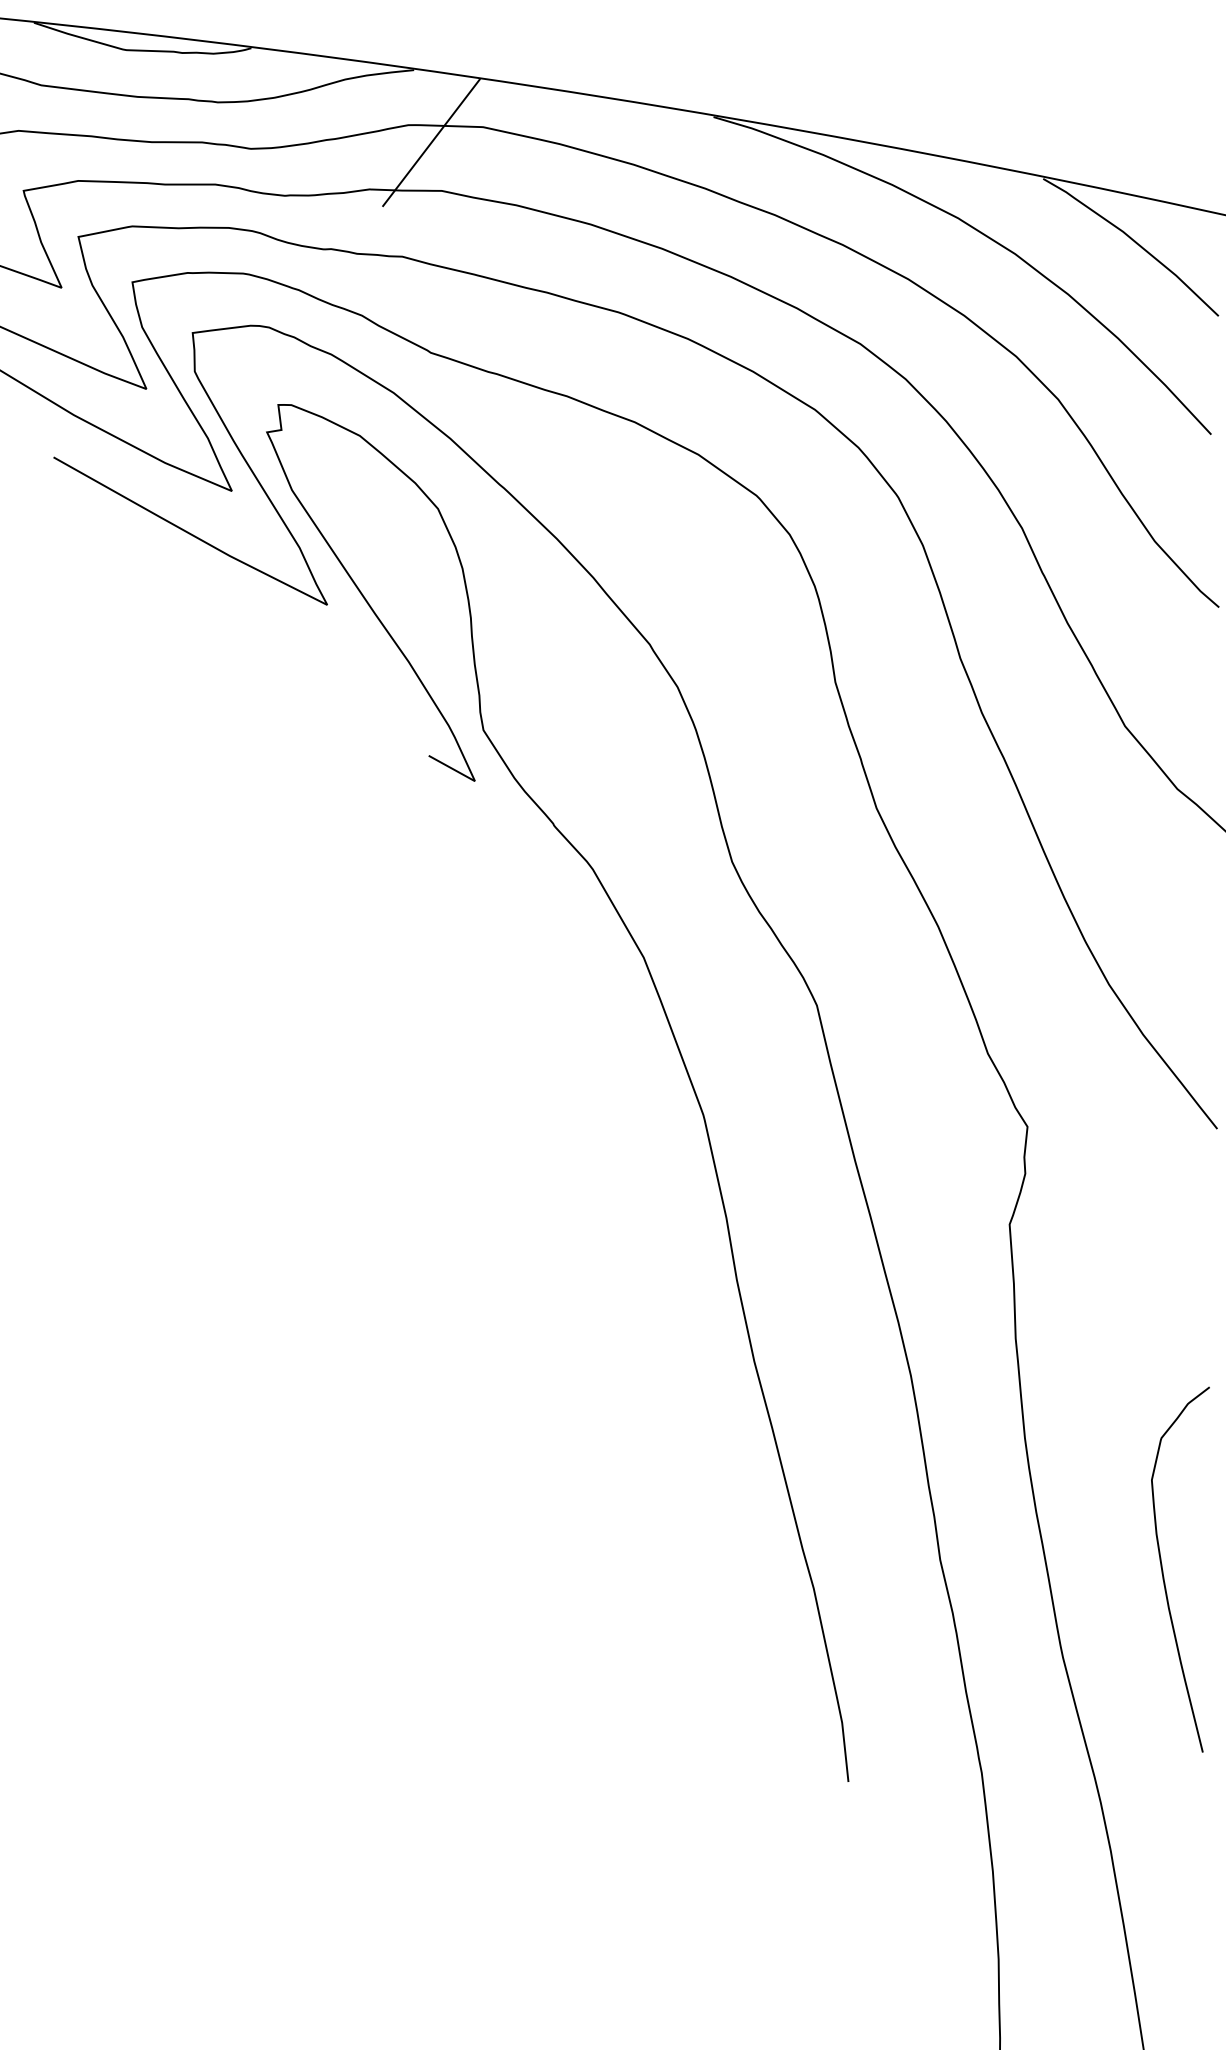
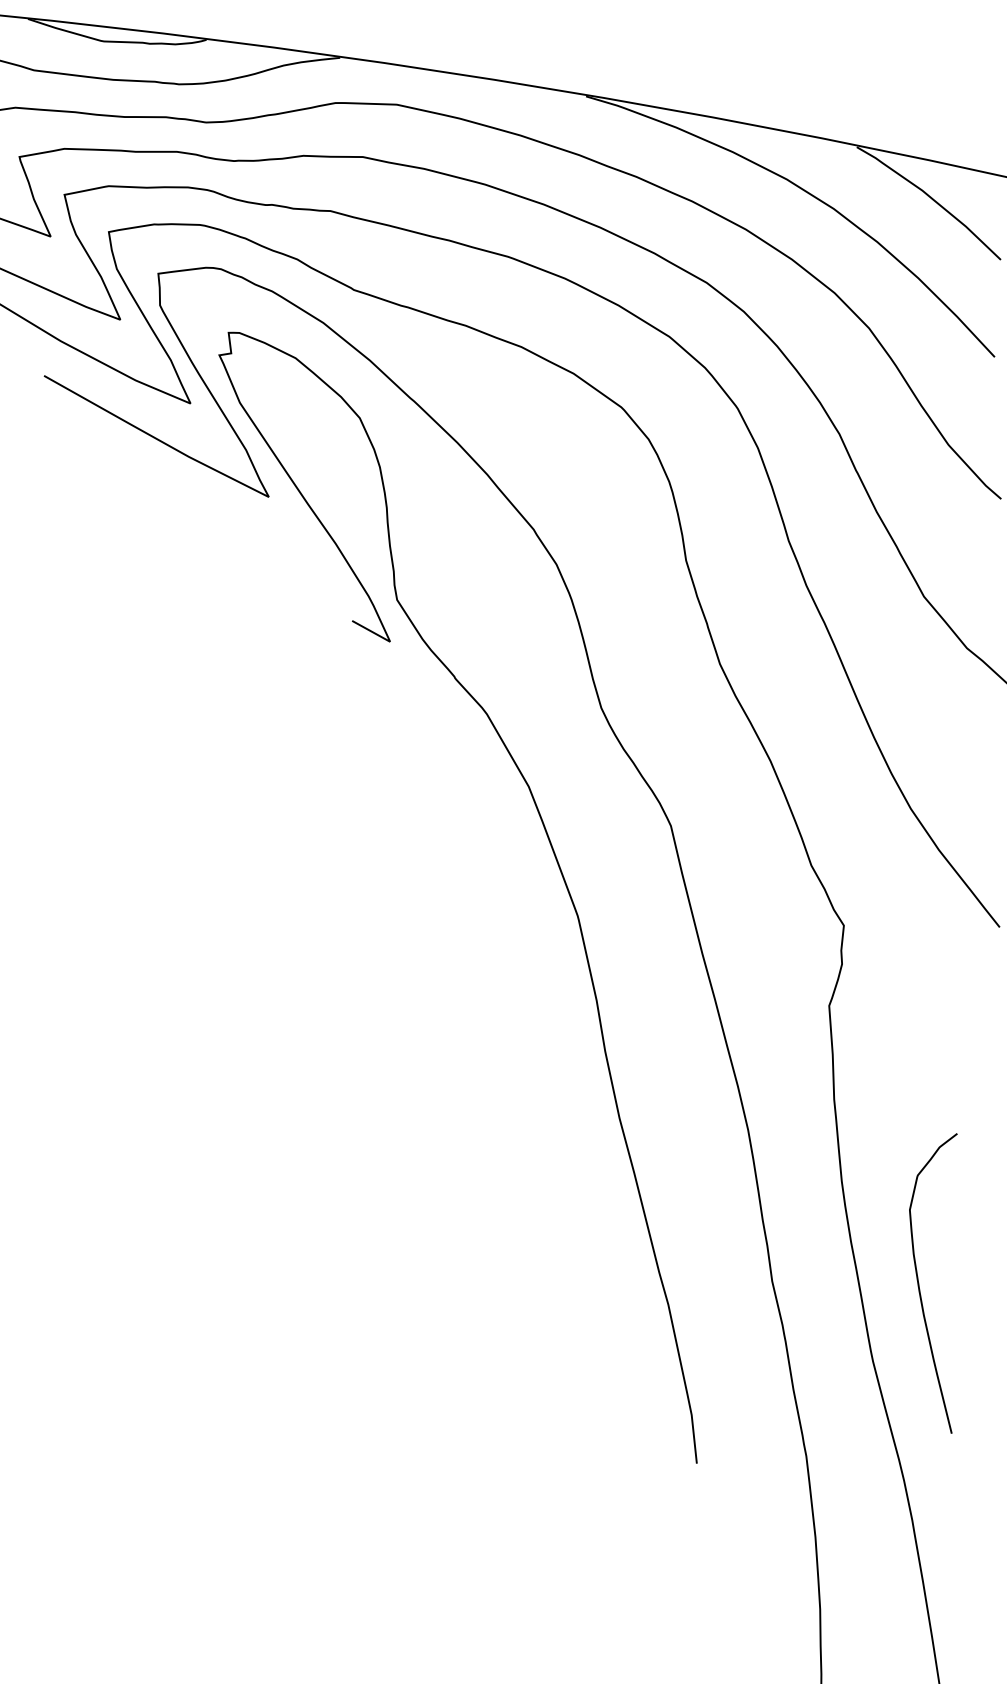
line: (431, 142) -> (354, 117), removed
curve: (1163, 1570) -> (919, 1284), moved

